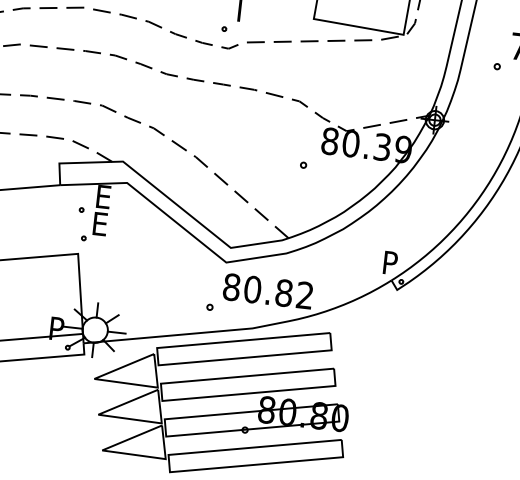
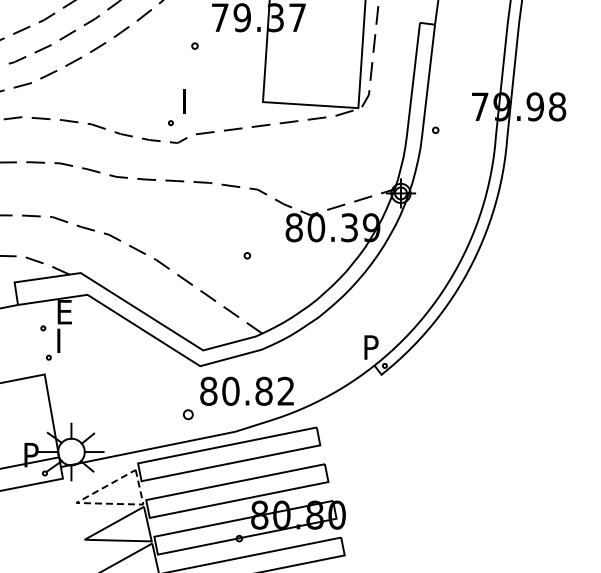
part: (497, 65) -> (435, 129), moved
part: (302, 164) -> (246, 255), moved
text: (101, 223) -> (65, 340), E -> I
part: (210, 307) -> (188, 414), size x1.6
line: (111, 381) -> (94, 503), solid -> dashed

